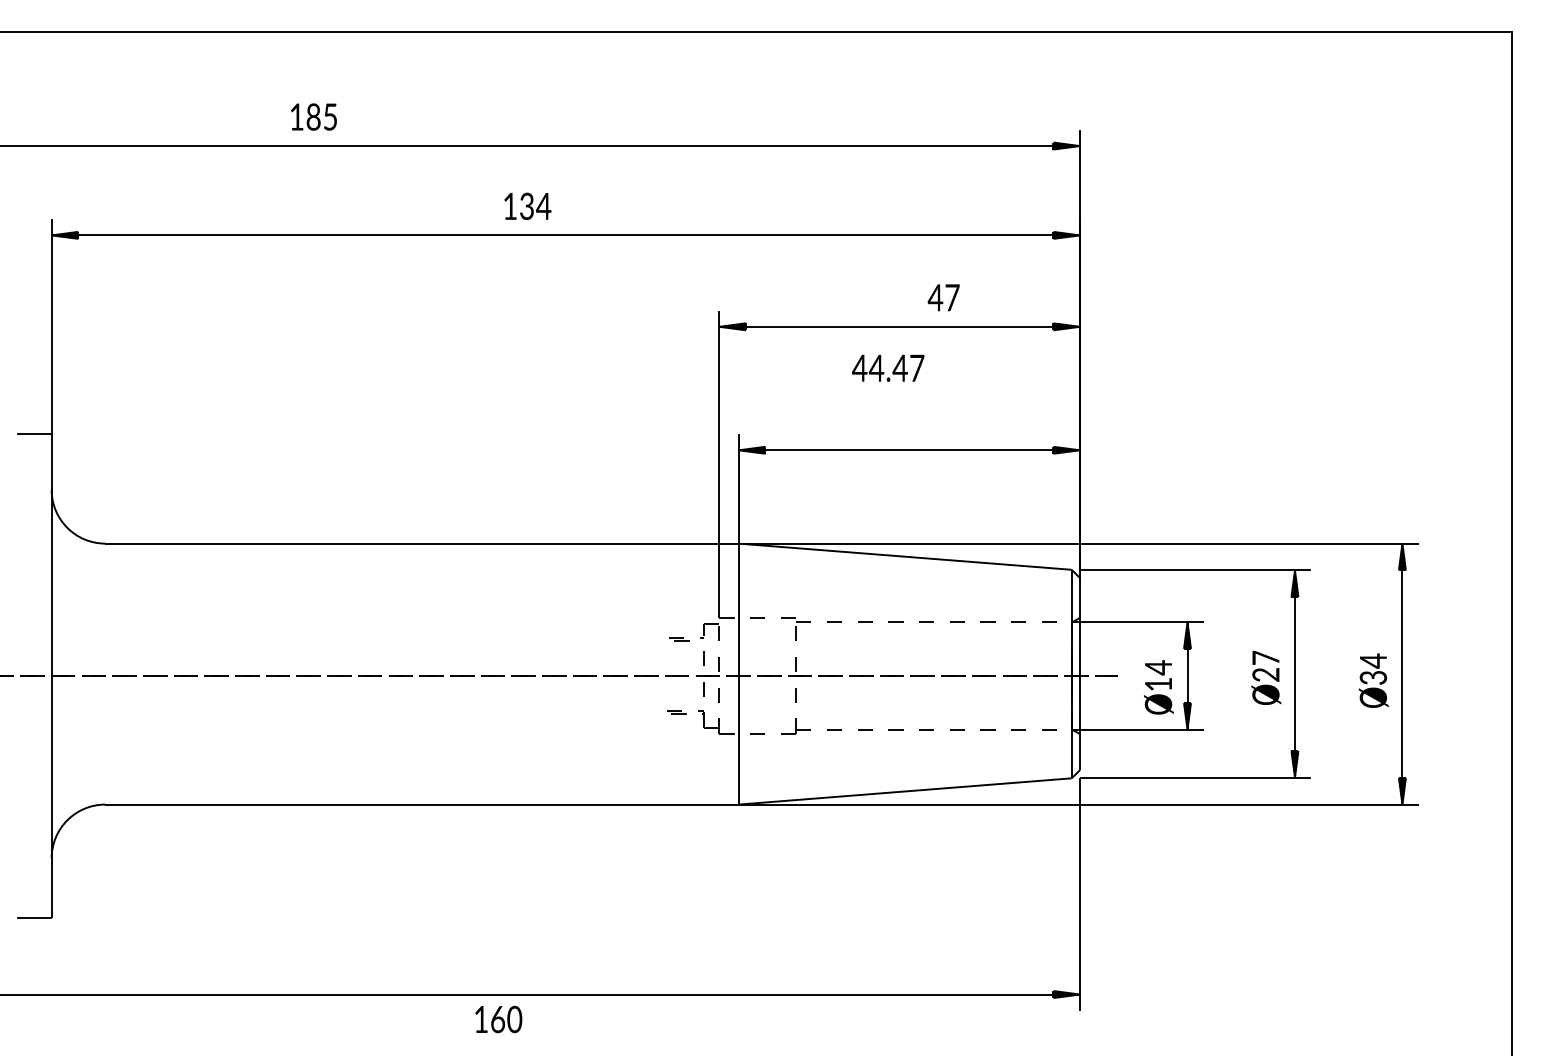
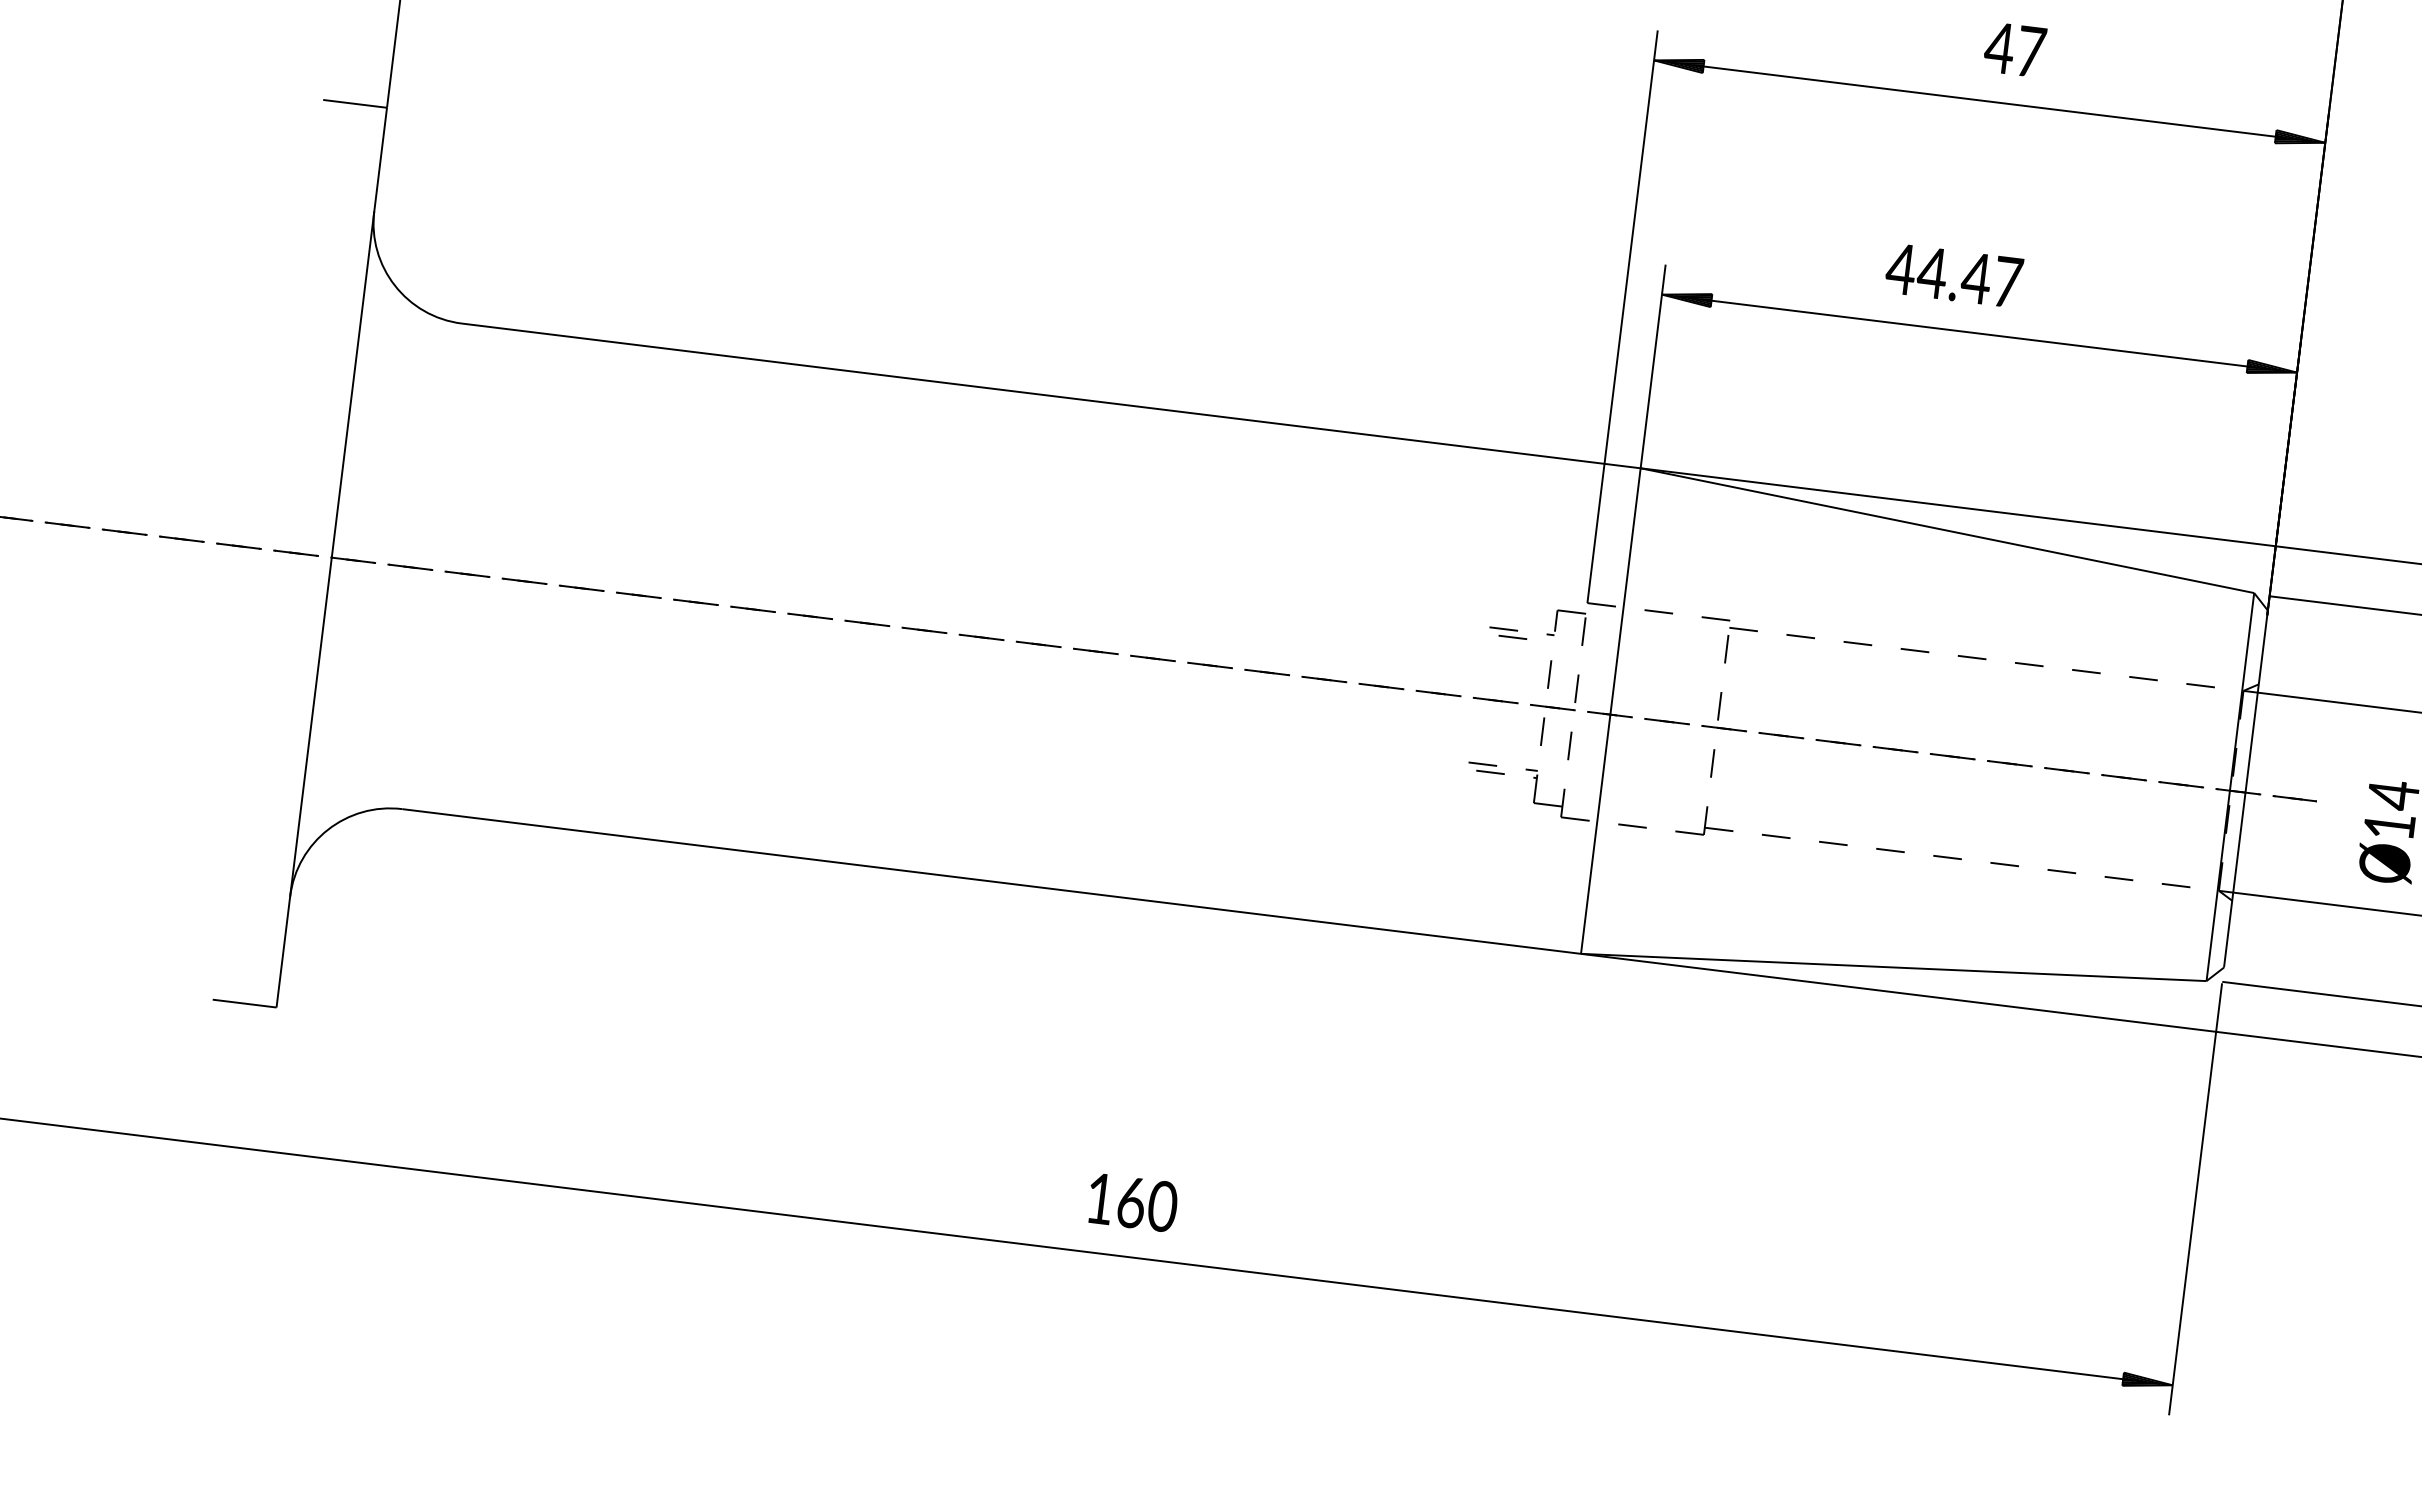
text: (943, 297) -> (2014, 49), moved
text: (888, 367) -> (1954, 274), moved
text: (498, 1019) -> (1132, 1202), moved

